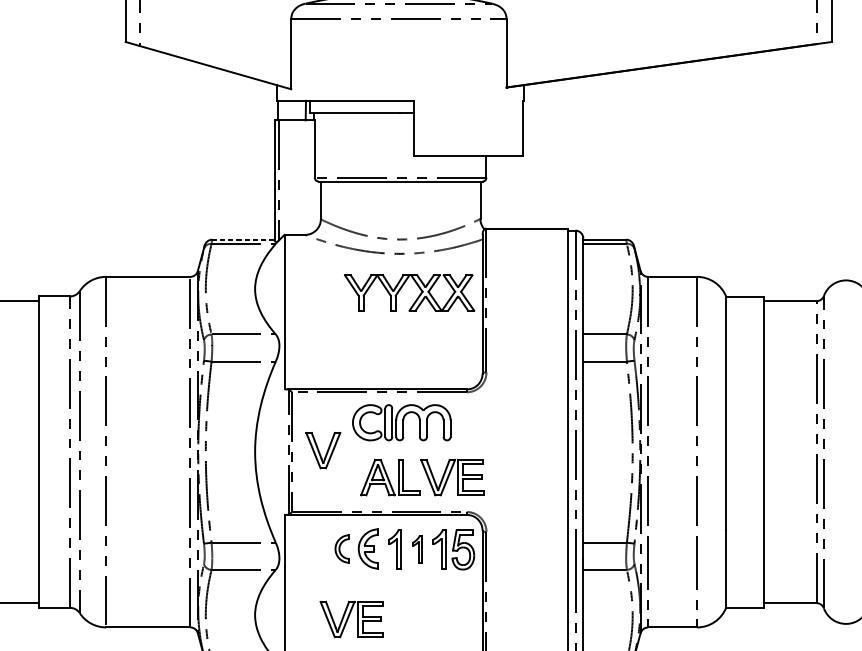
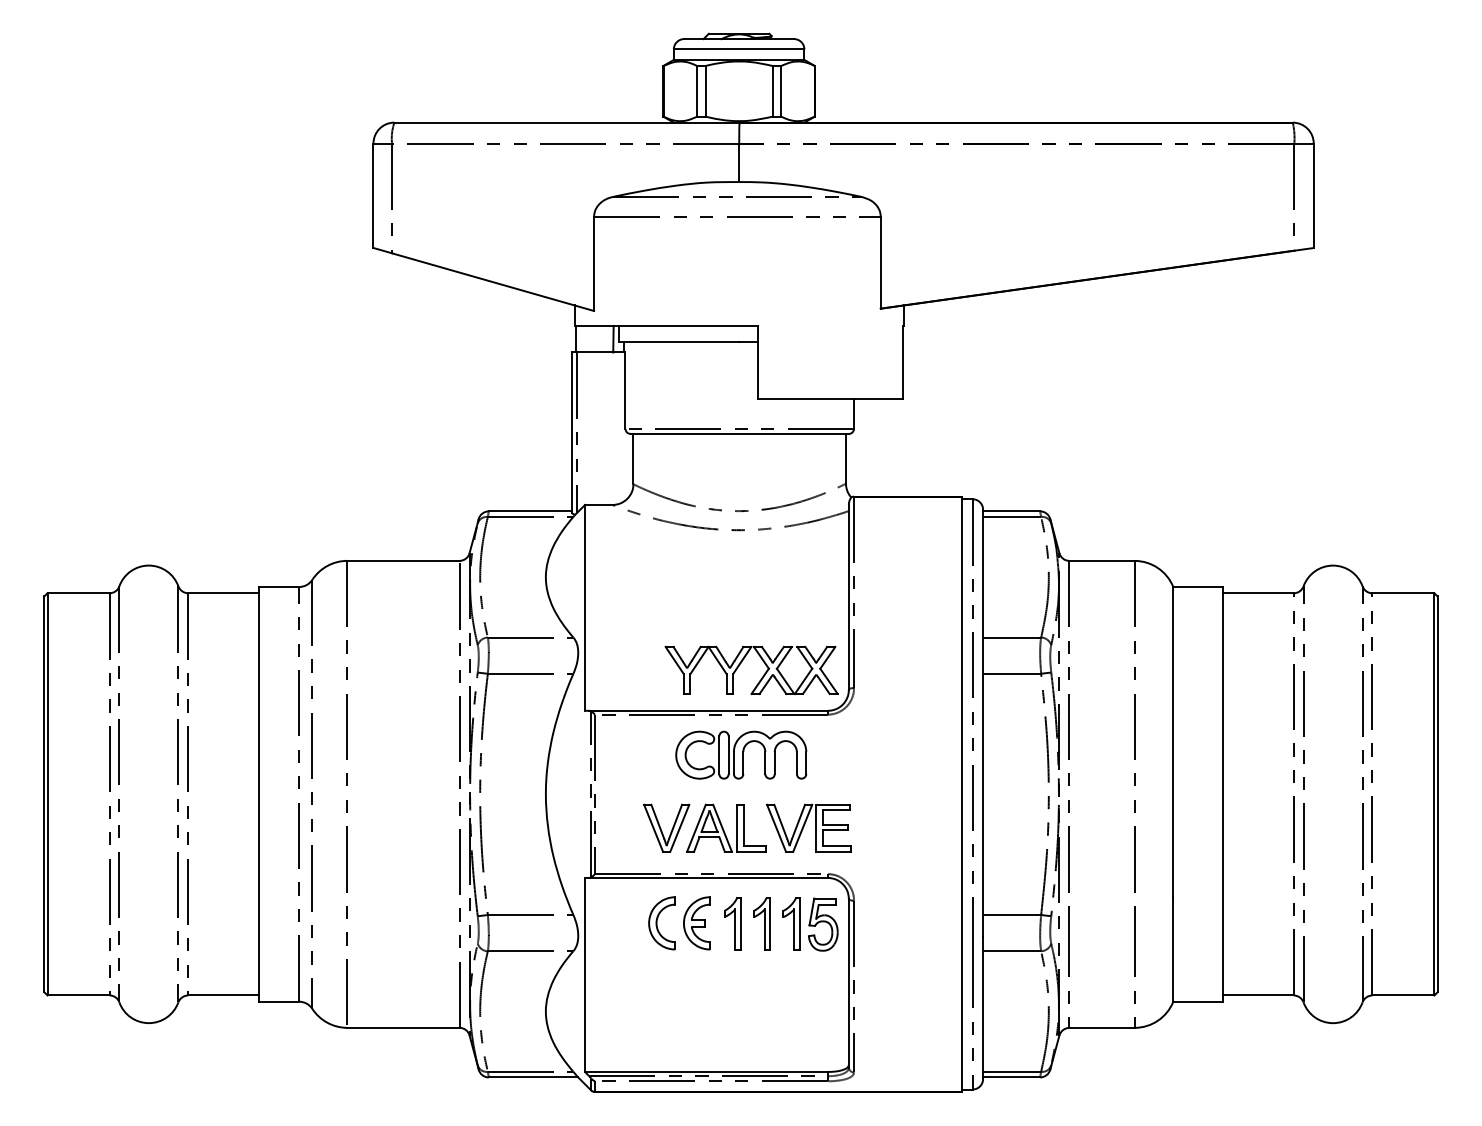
line: (243, 239) -> (530, 511), dashed -> solid
part: (402, 287) -> (742, 662), moved
part: (323, 450) -> (666, 827), moved
part: (341, 549) -> (661, 923), size x1.43
part: (416, 549) -> (761, 923), size x1.43
part: (351, 618) -> (674, 1016), removed

